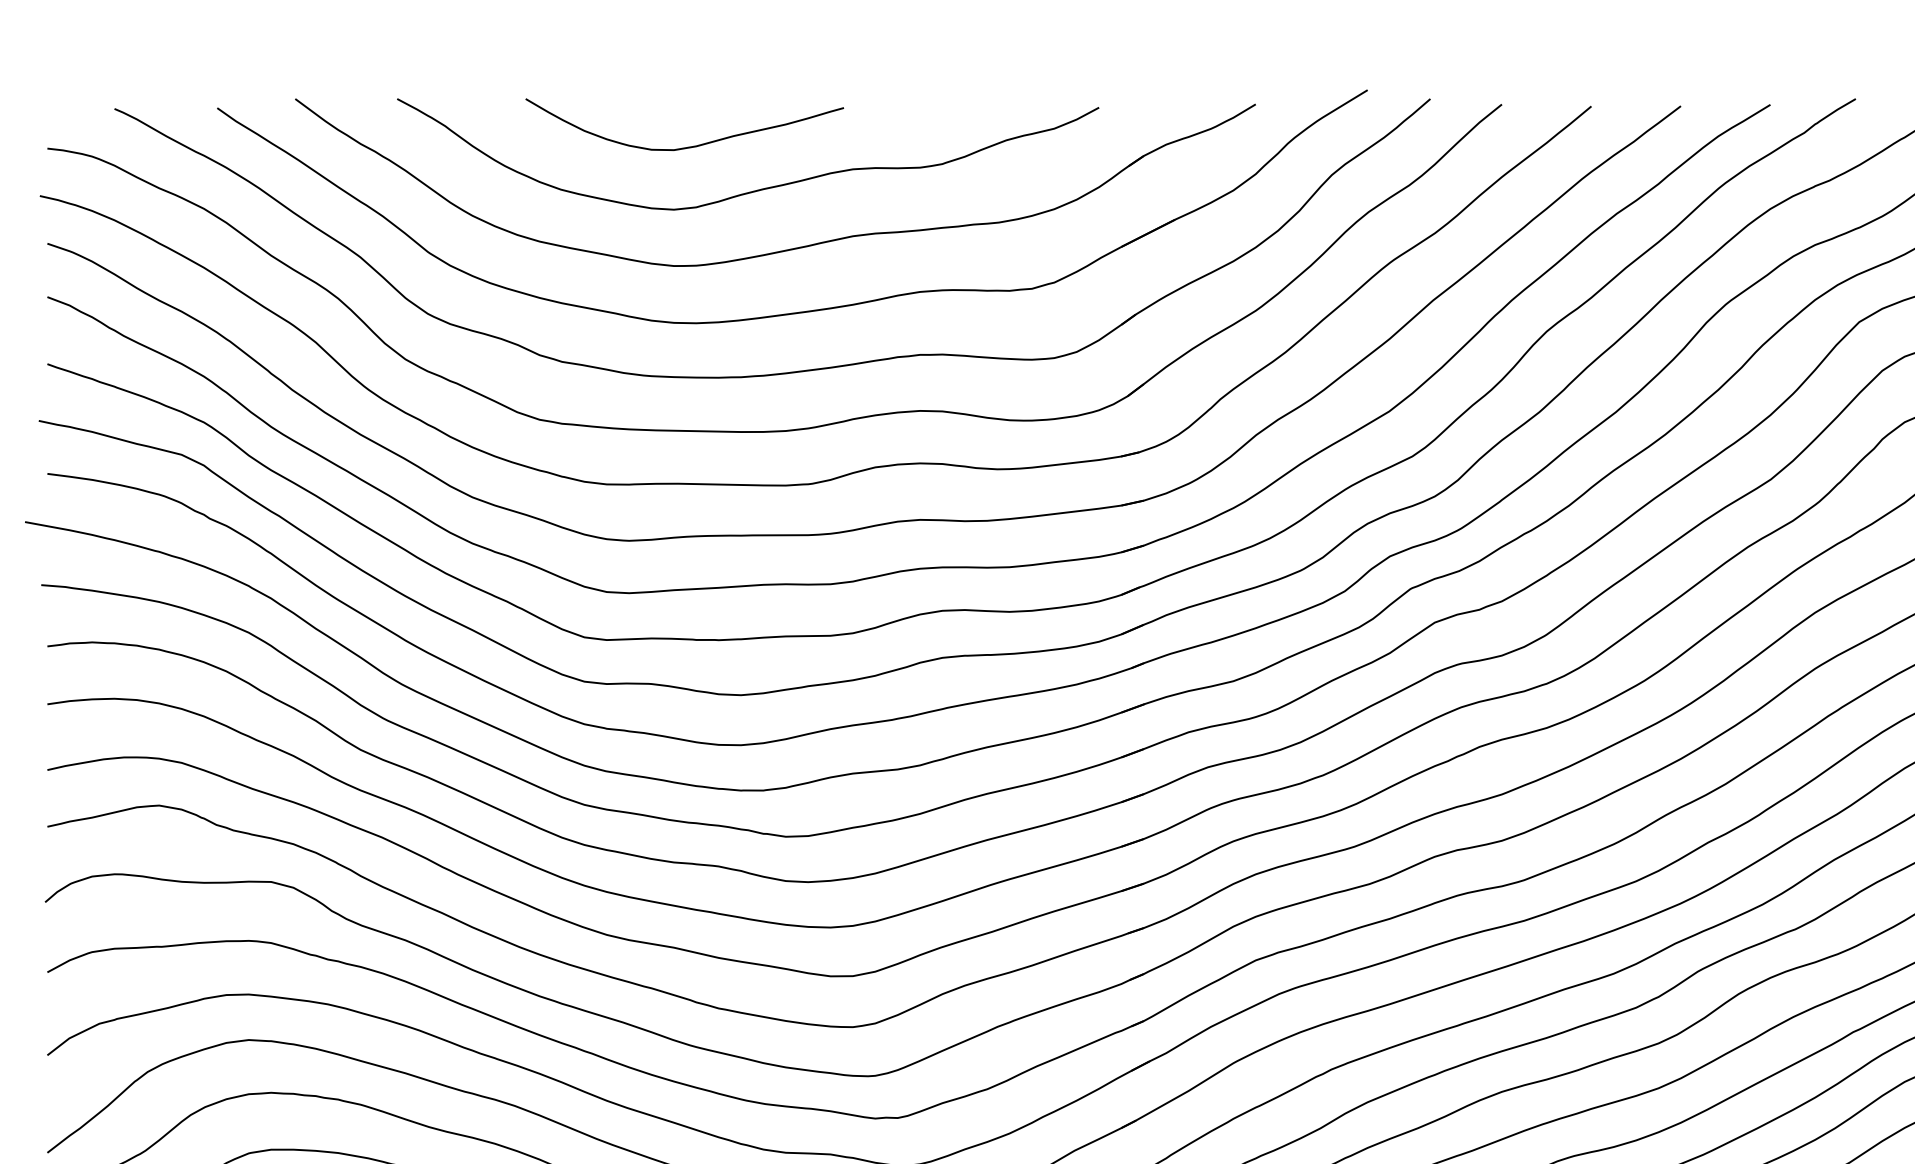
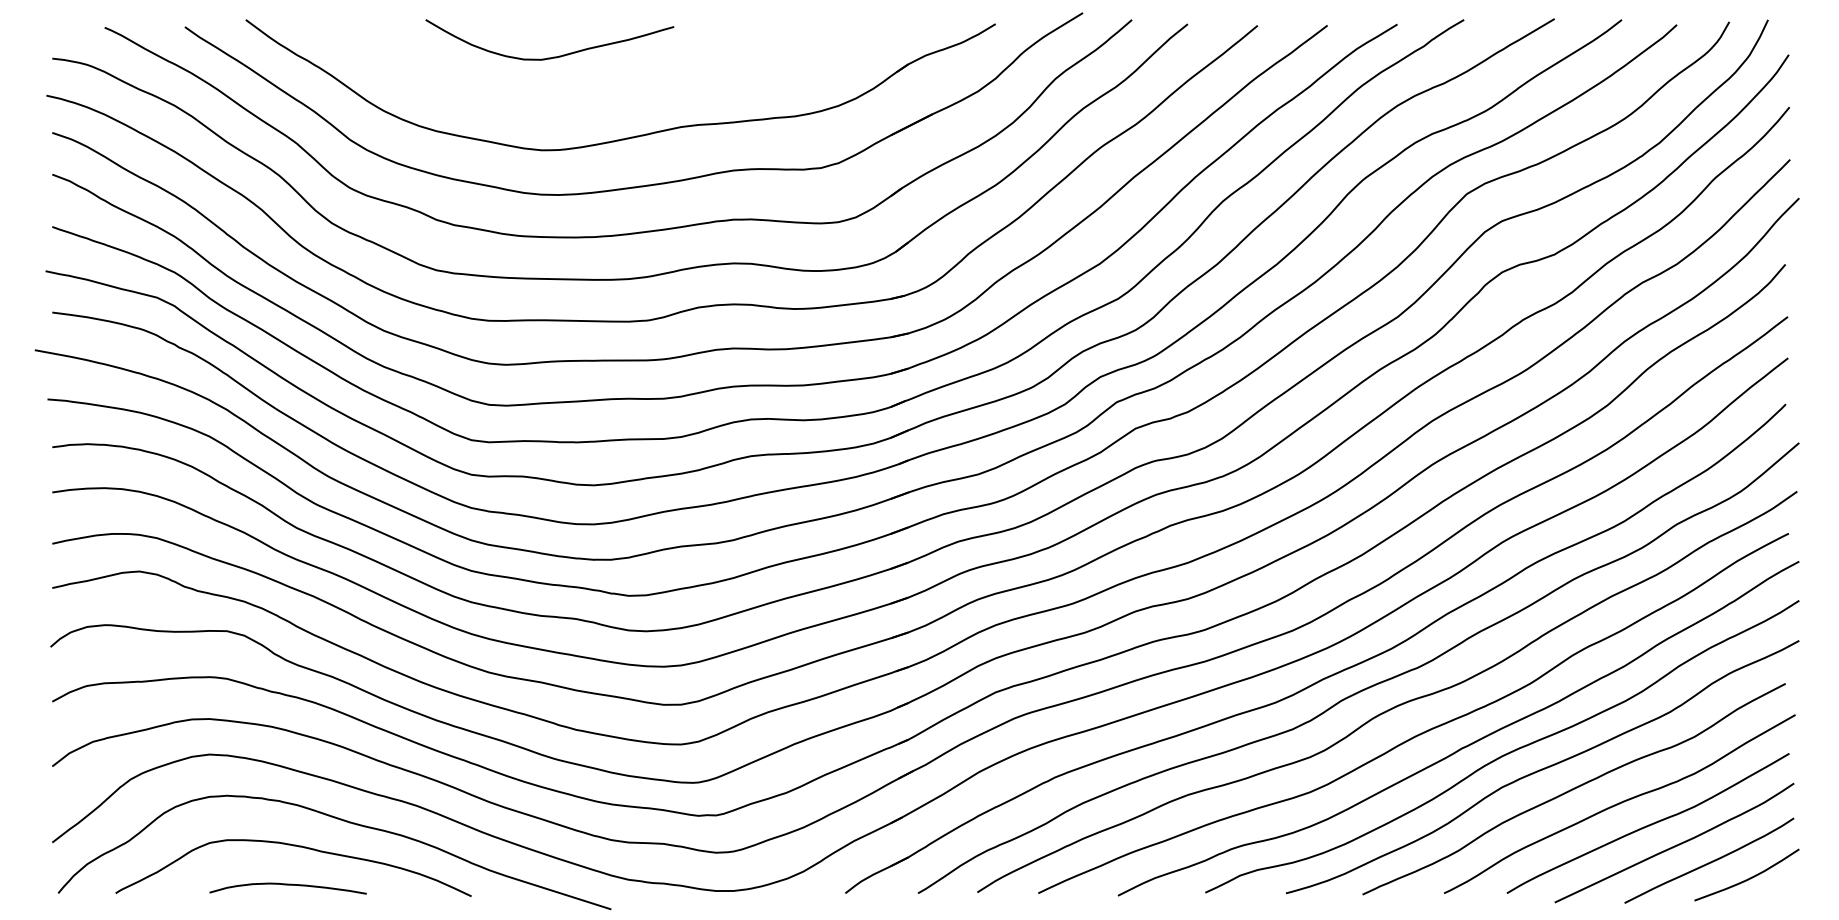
curve: (755, 189) -> (605, 90), removed

